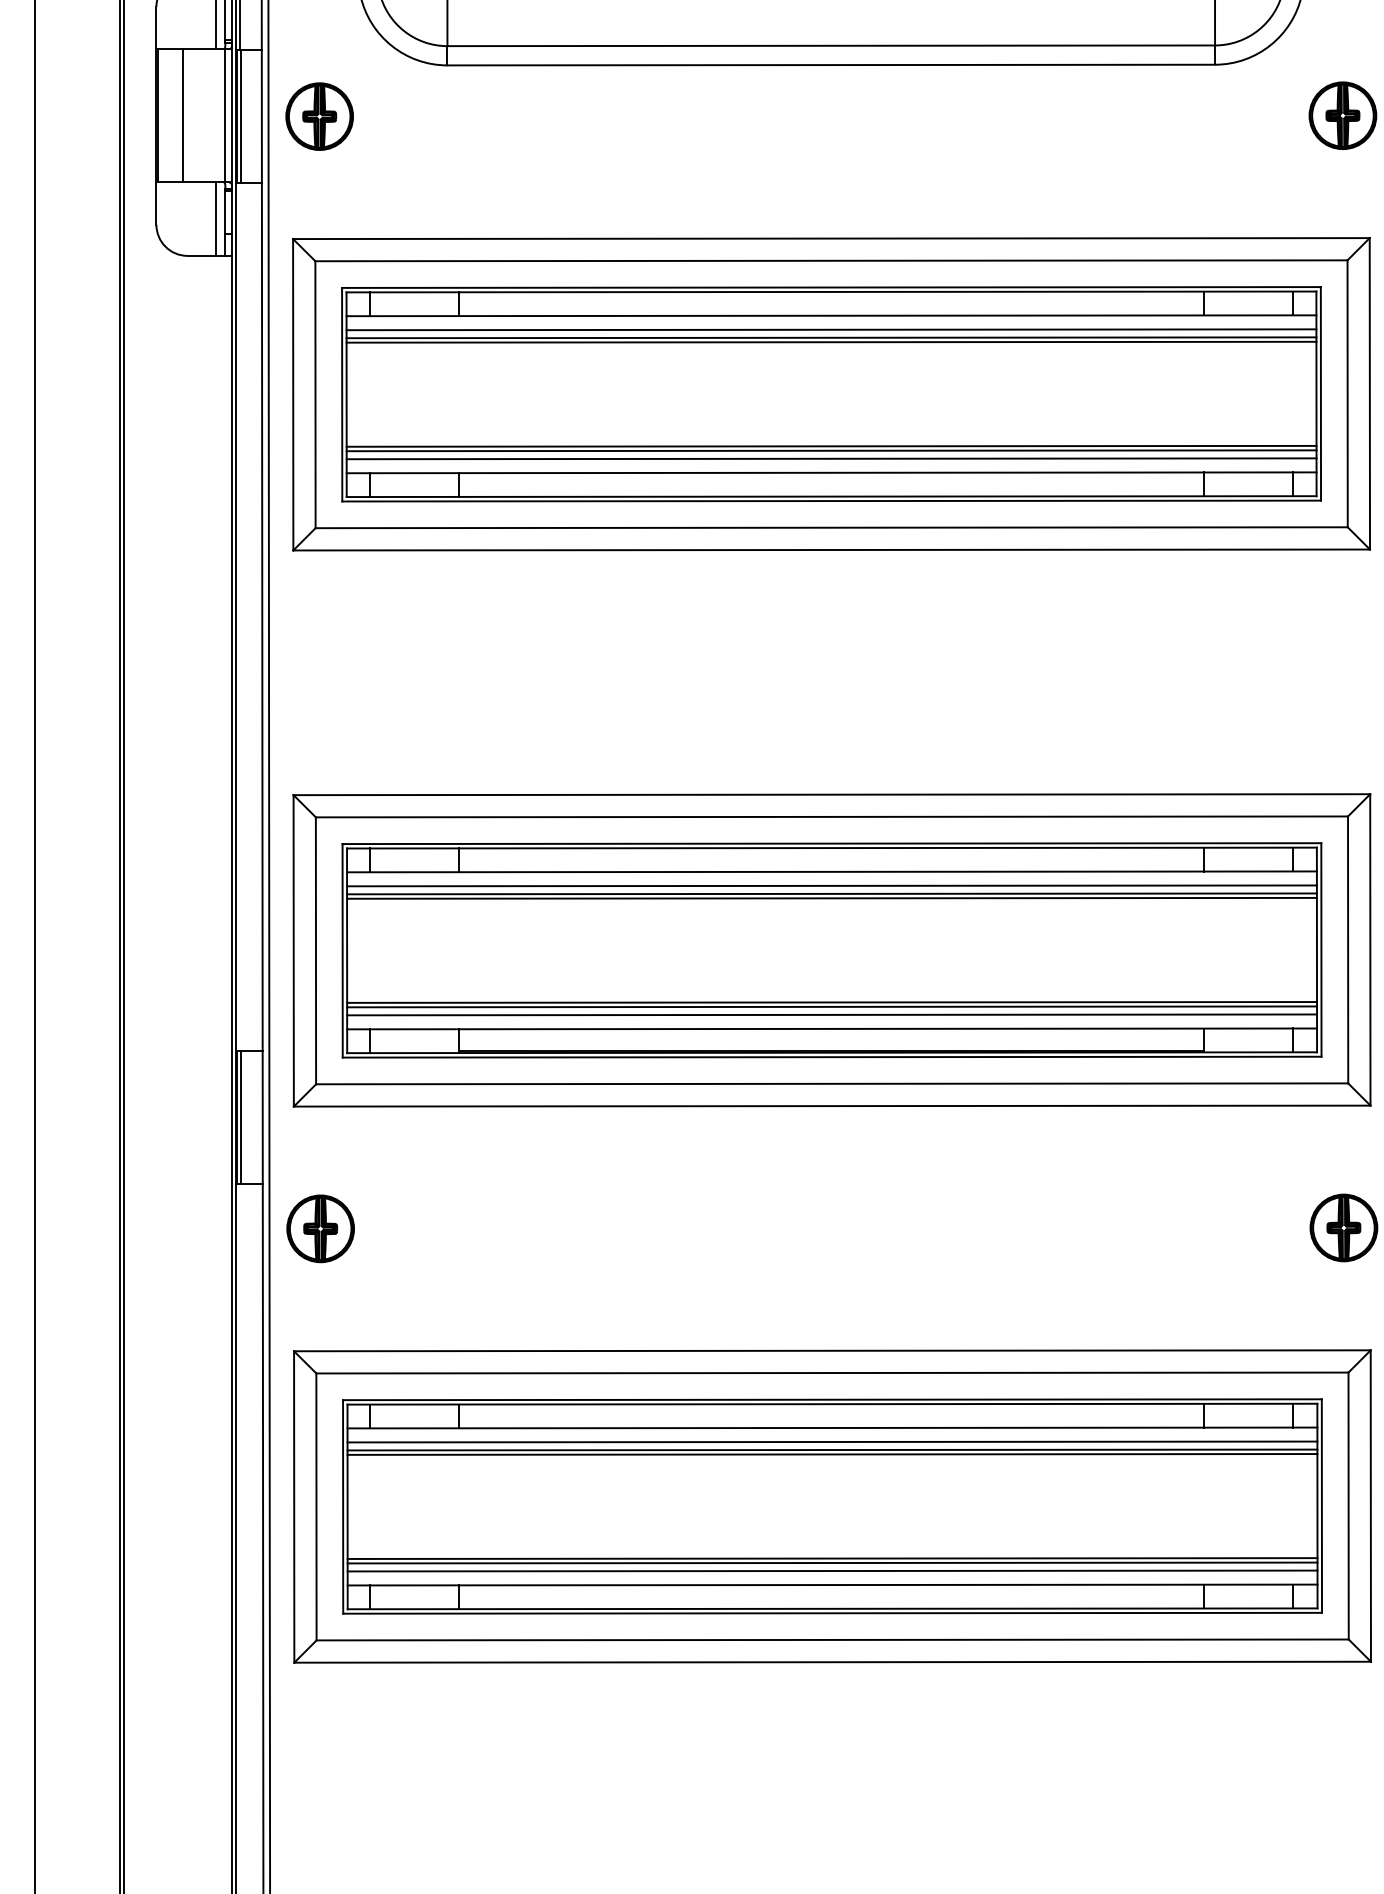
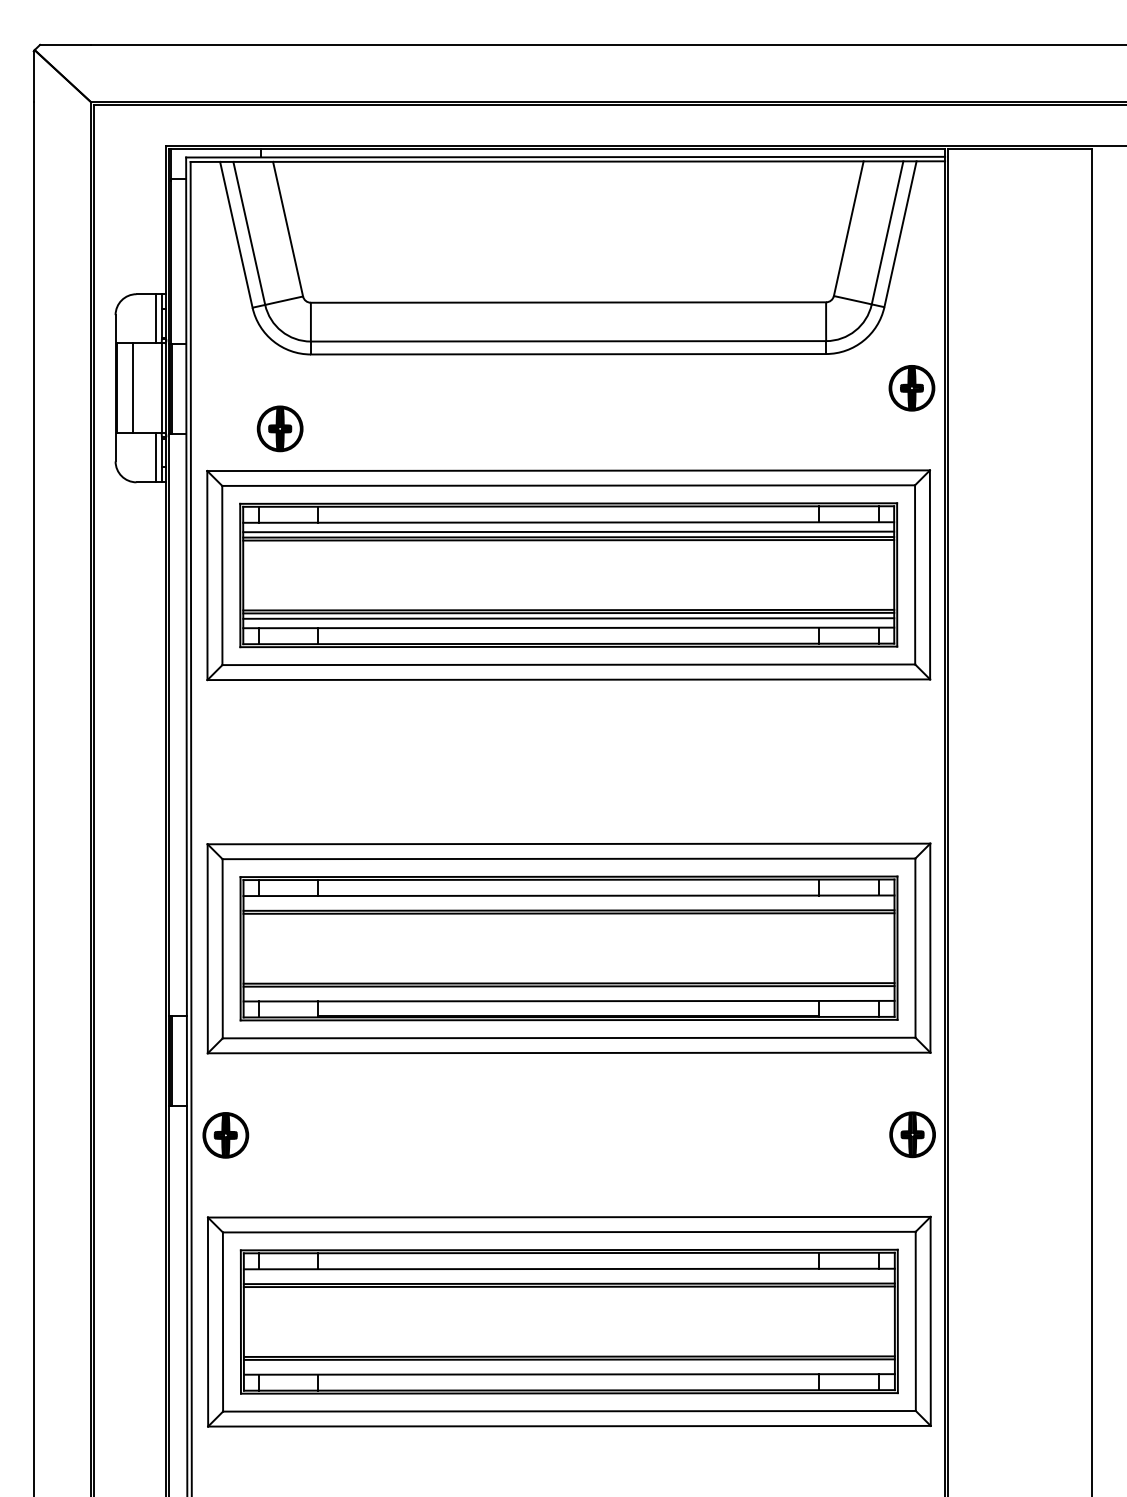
part: (318, 116) -> (279, 428), moved
line: (831, 884) -> (568, 904), removed
line: (831, 1014) -> (568, 991), removed
line: (831, 1442) -> (568, 1278), removed
line: (831, 1570) -> (568, 1364), removed

